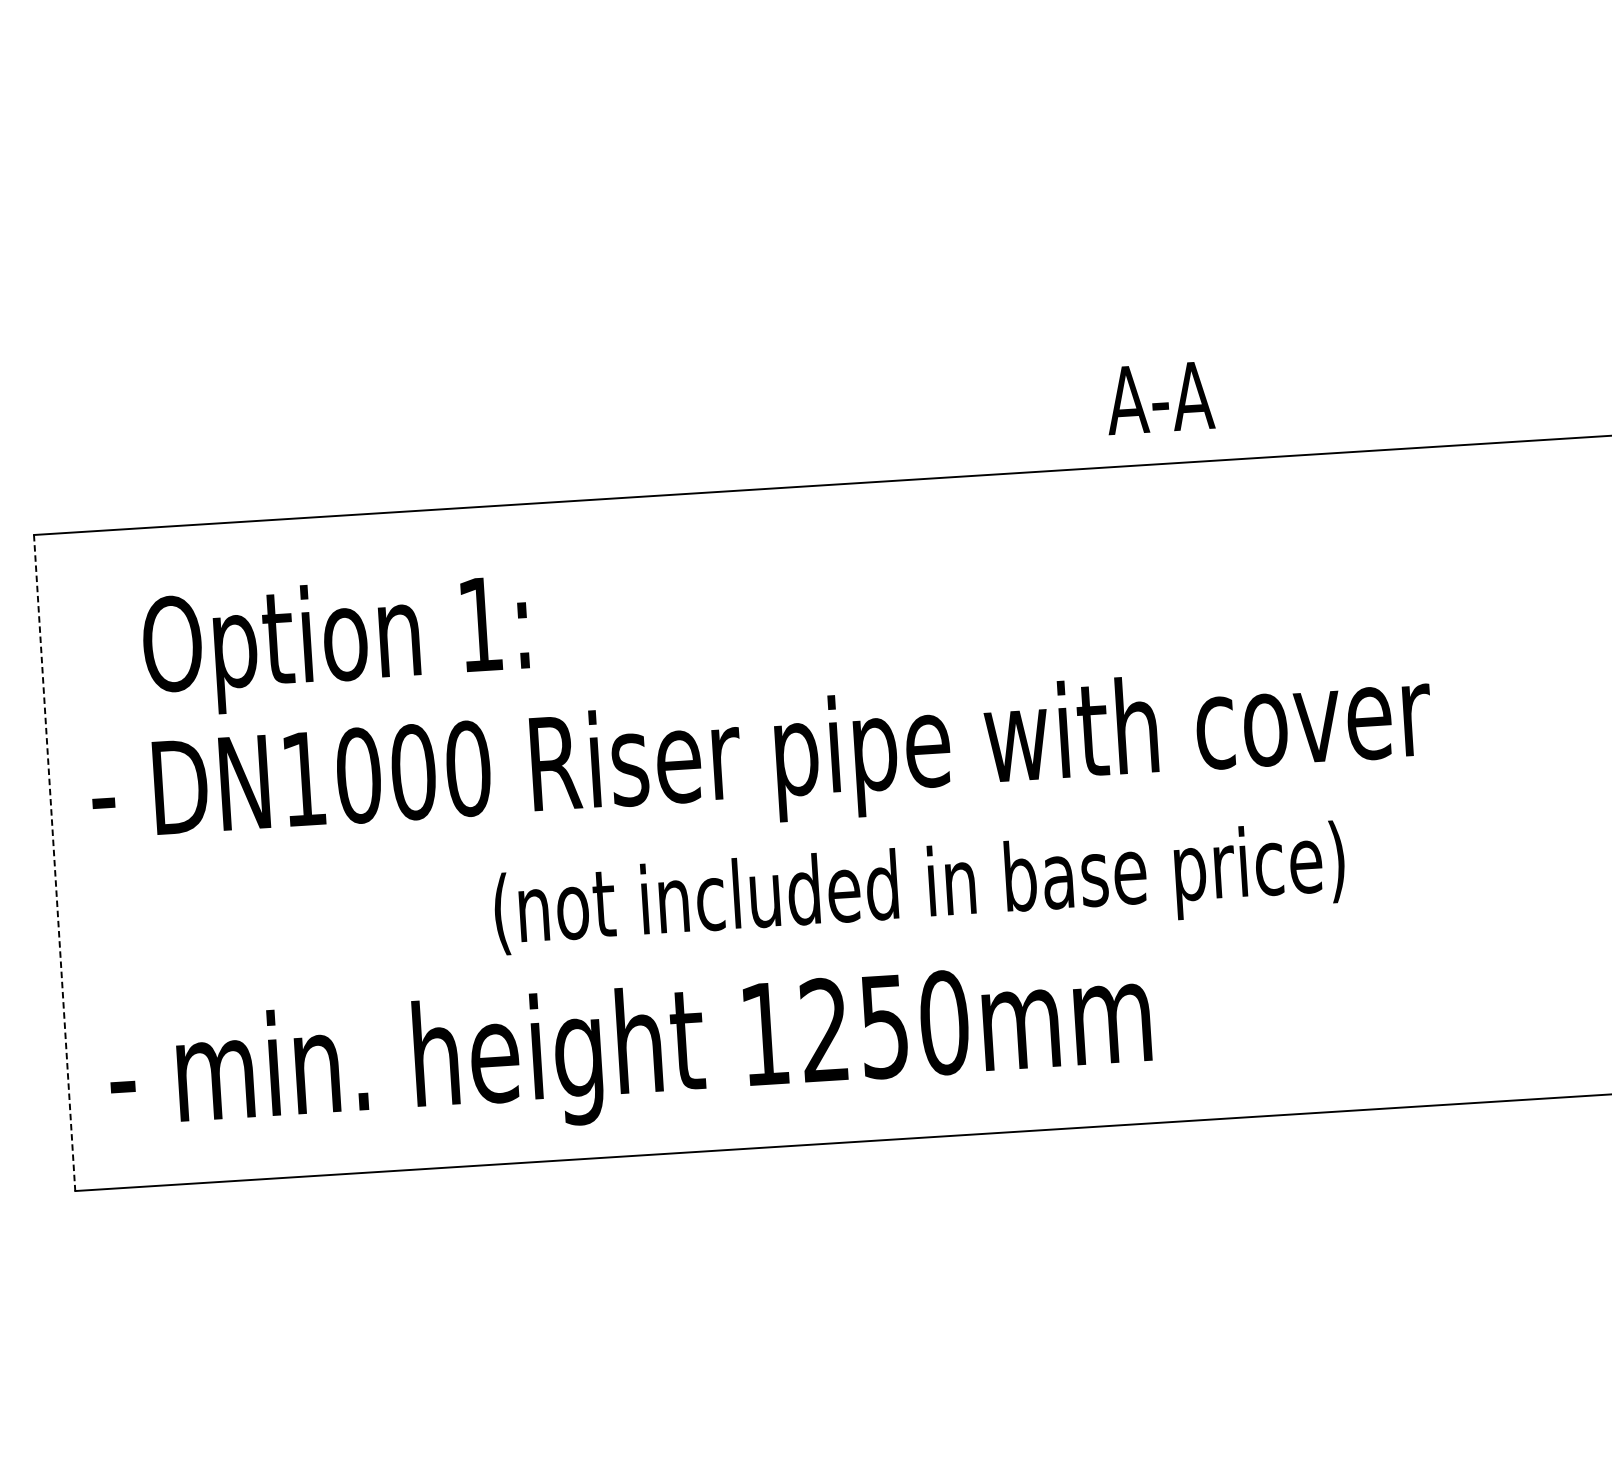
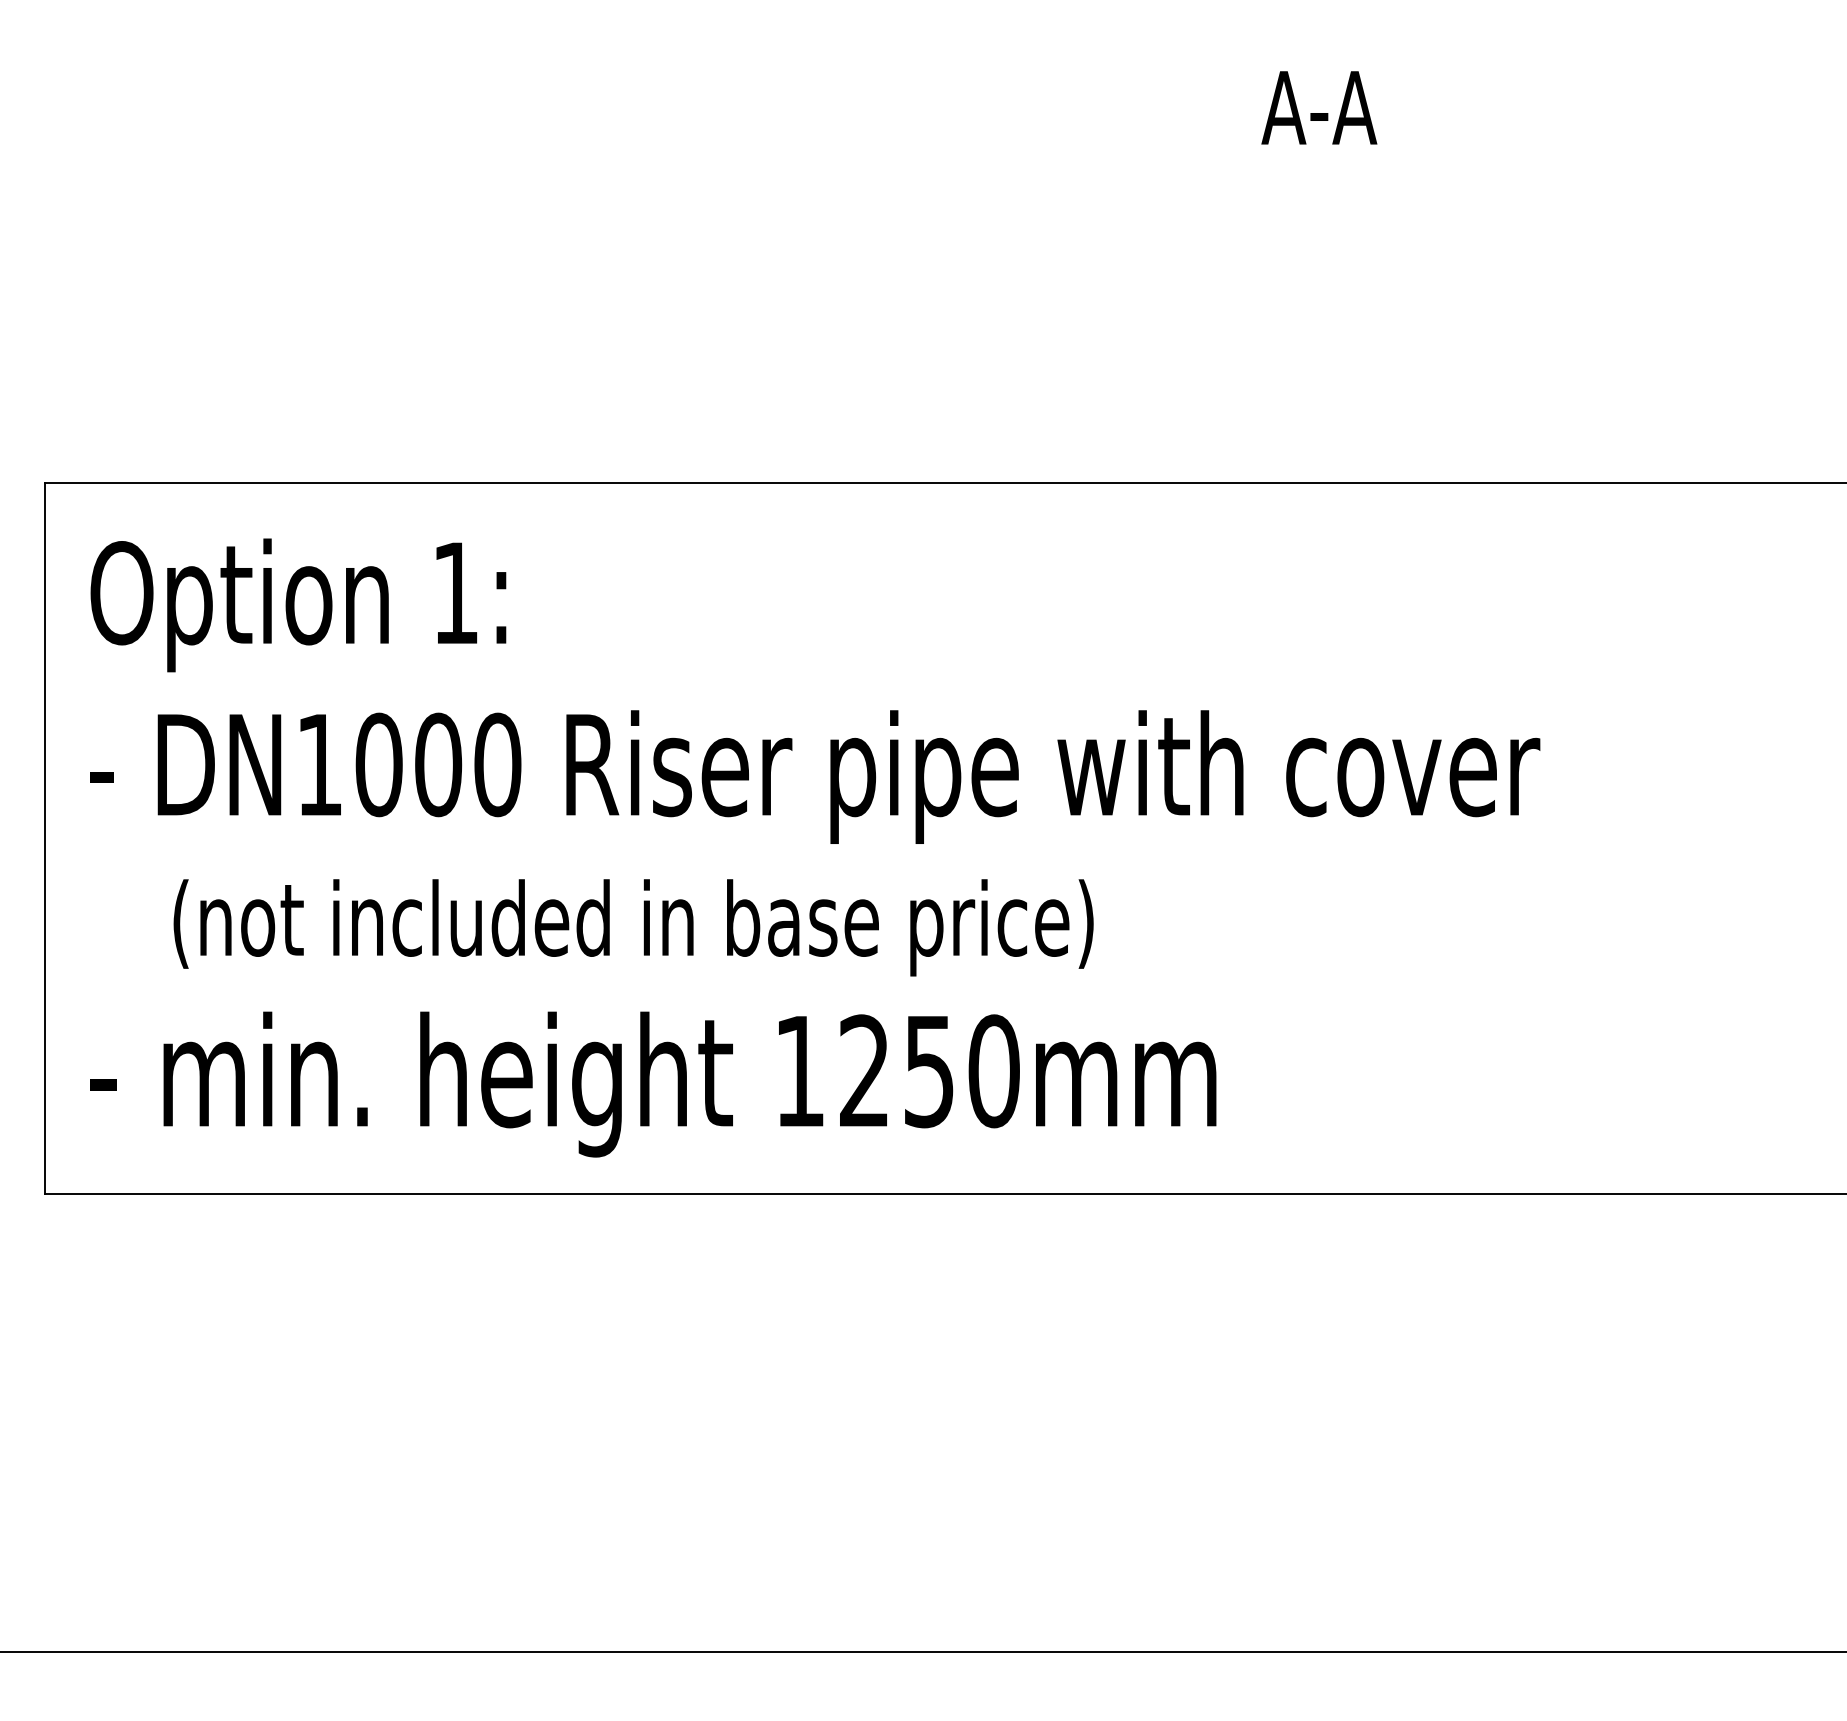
text: (1160, 397) -> (1319, 107), moved
text: (336, 645) -> (298, 605), moved
line: (55, 862) -> (45, 838), dashed -> solid
text: (919, 891) -> (633, 927), moved

